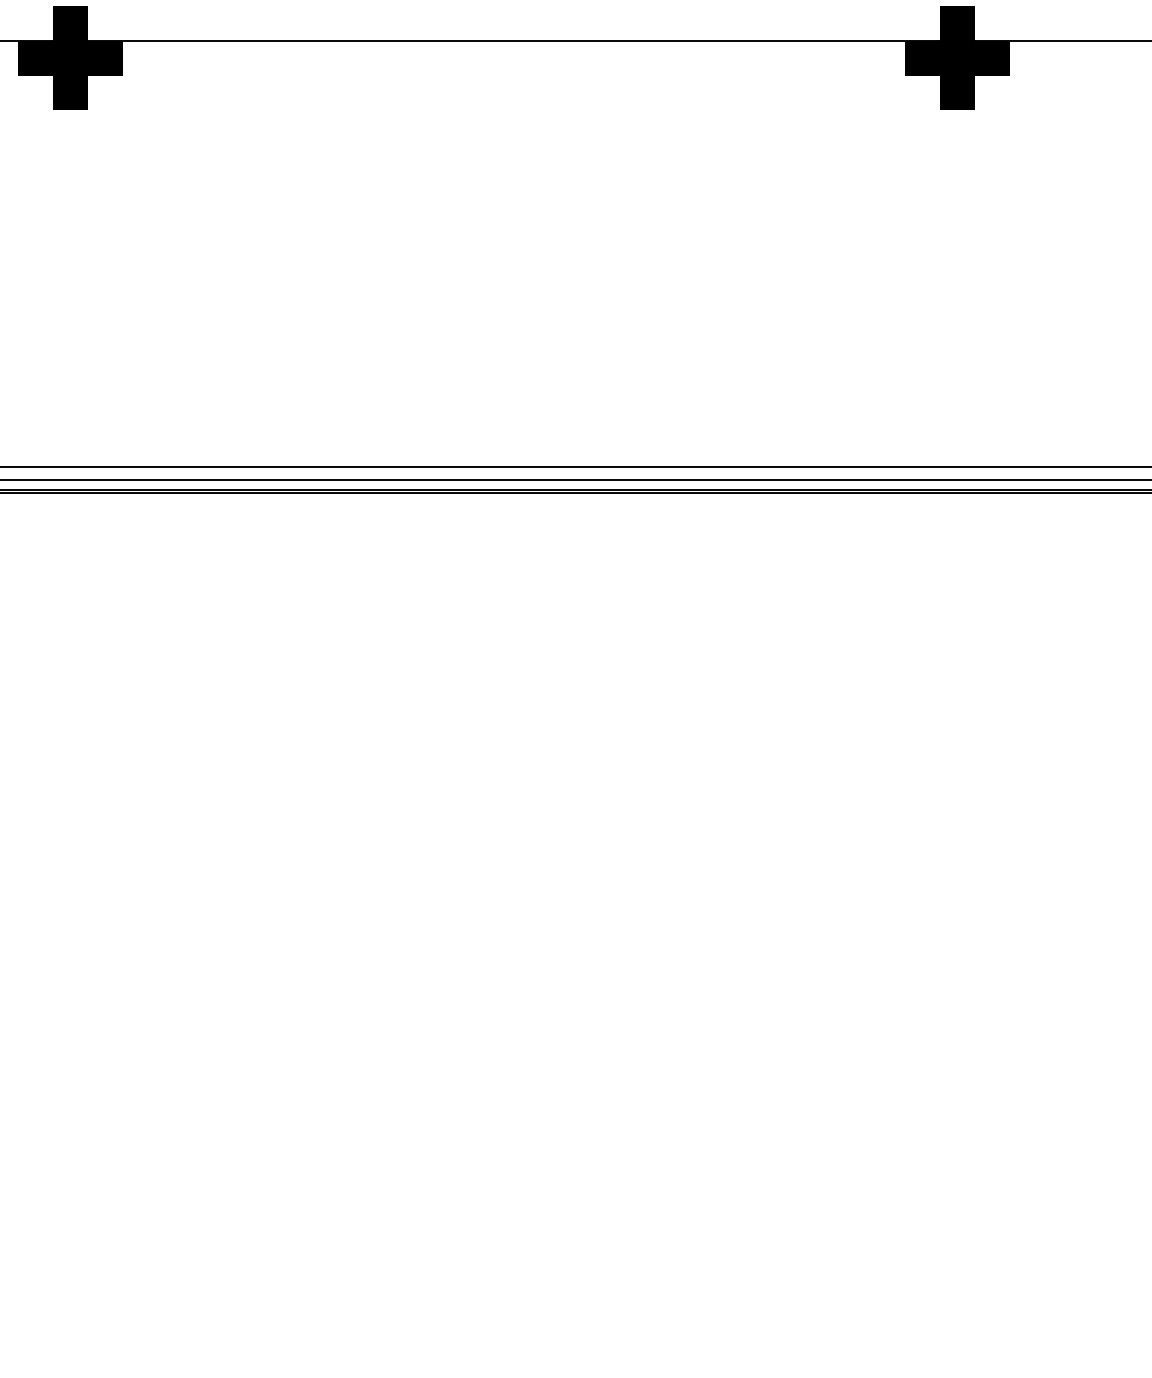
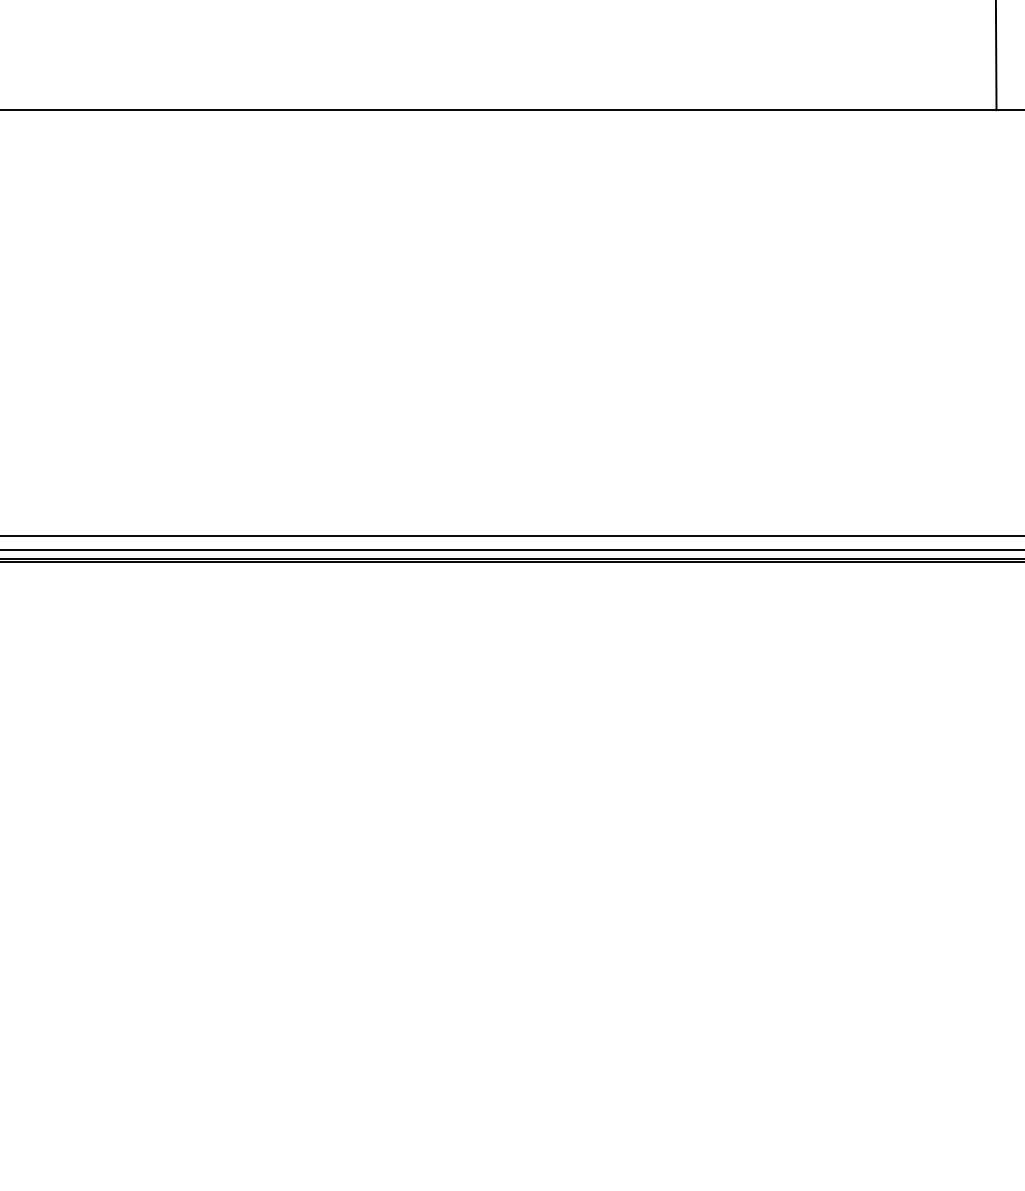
fill: (957, 58) -> (744, 127), removed

